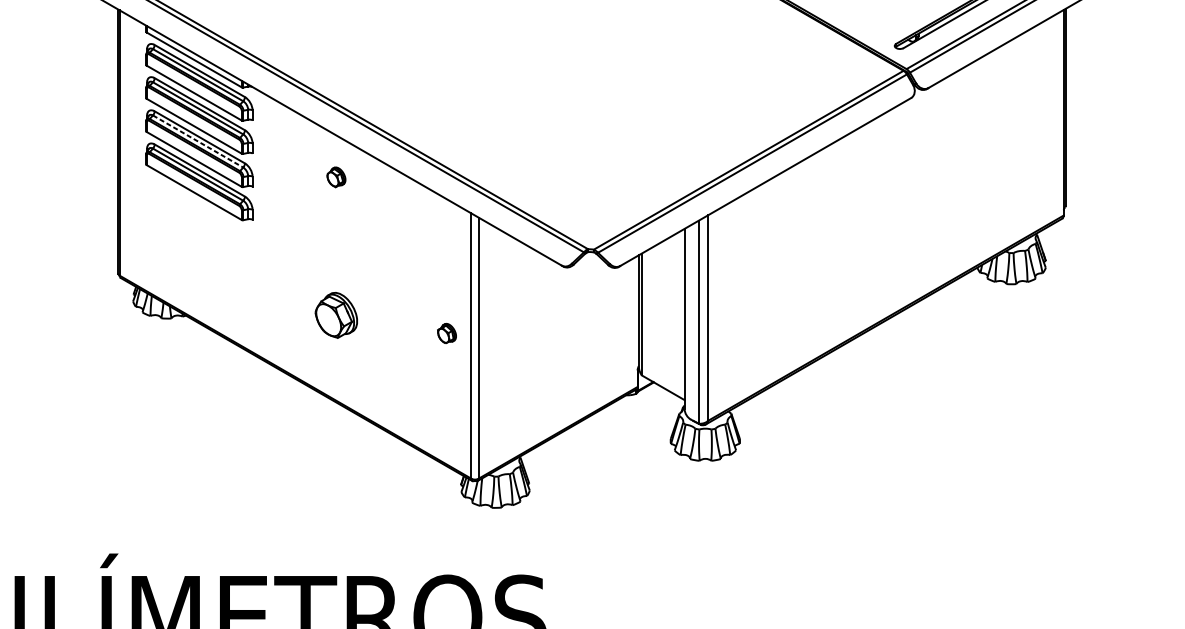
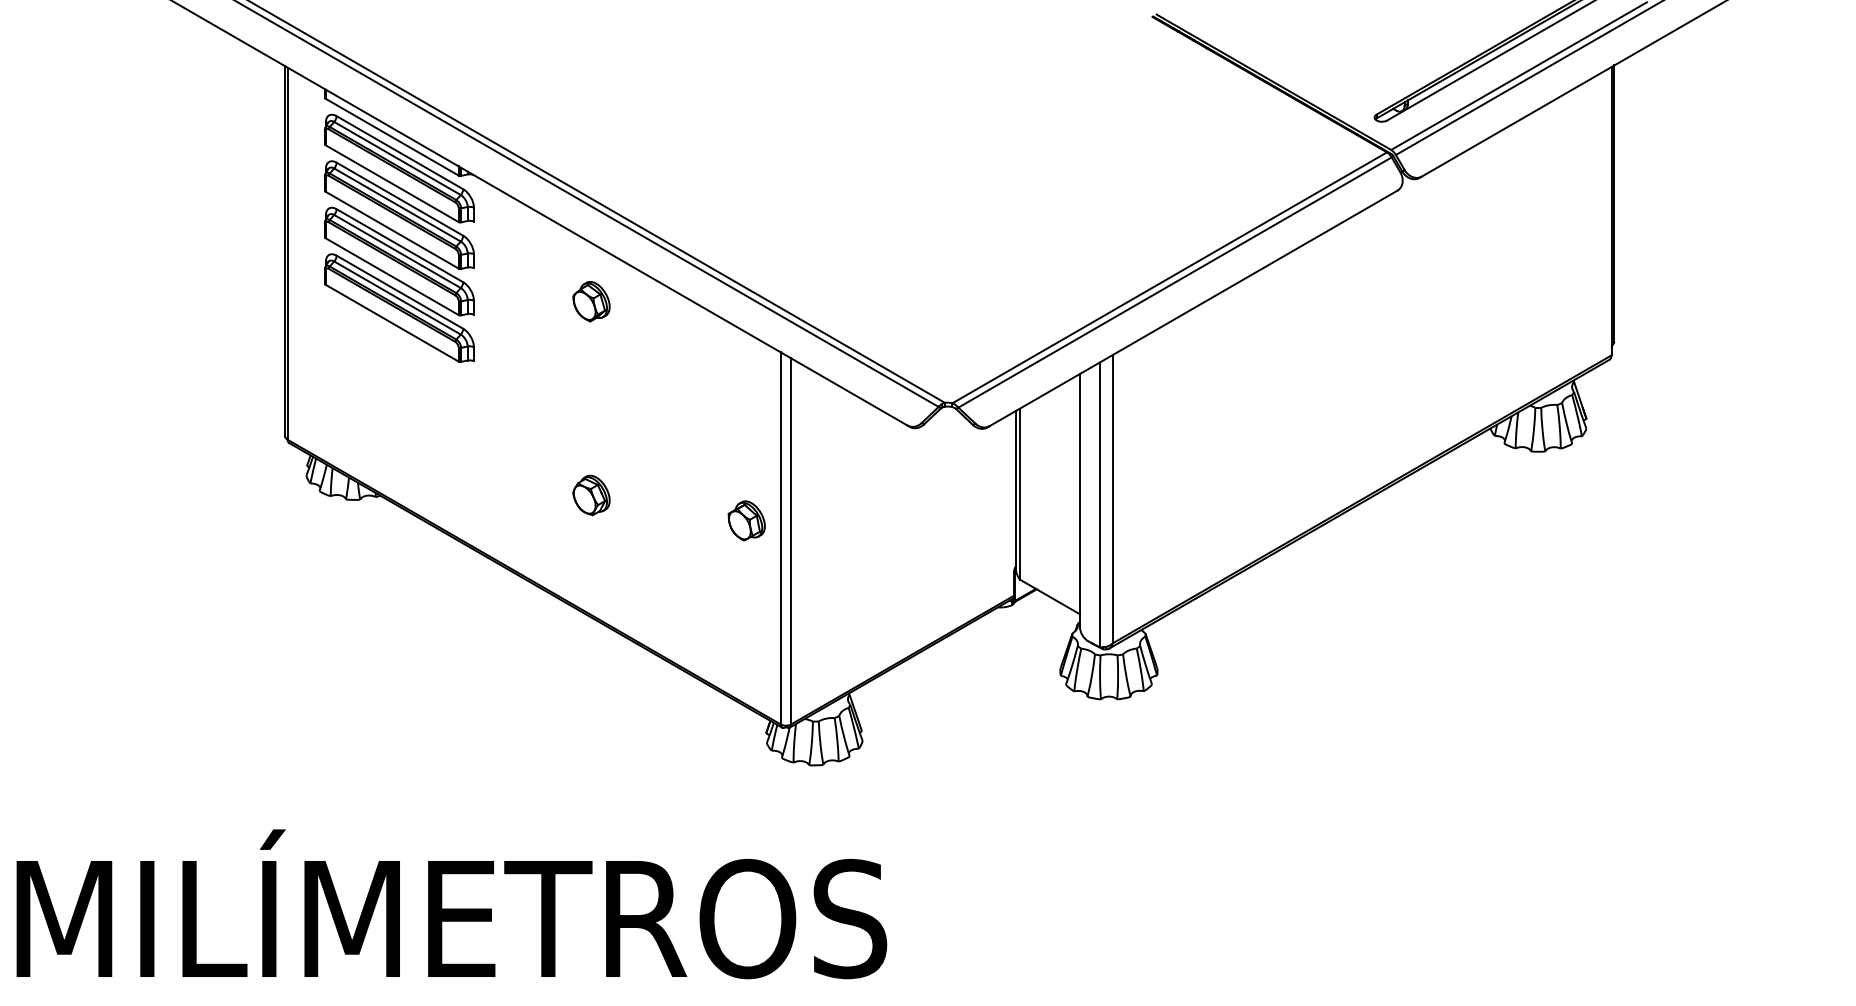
line: (198, 141) -> (397, 251), dashed -> solid
part: (336, 177) -> (591, 301), size x1.43
part: (336, 315) -> (591, 495), size x0.62
part: (446, 333) -> (746, 520), size x1.43

